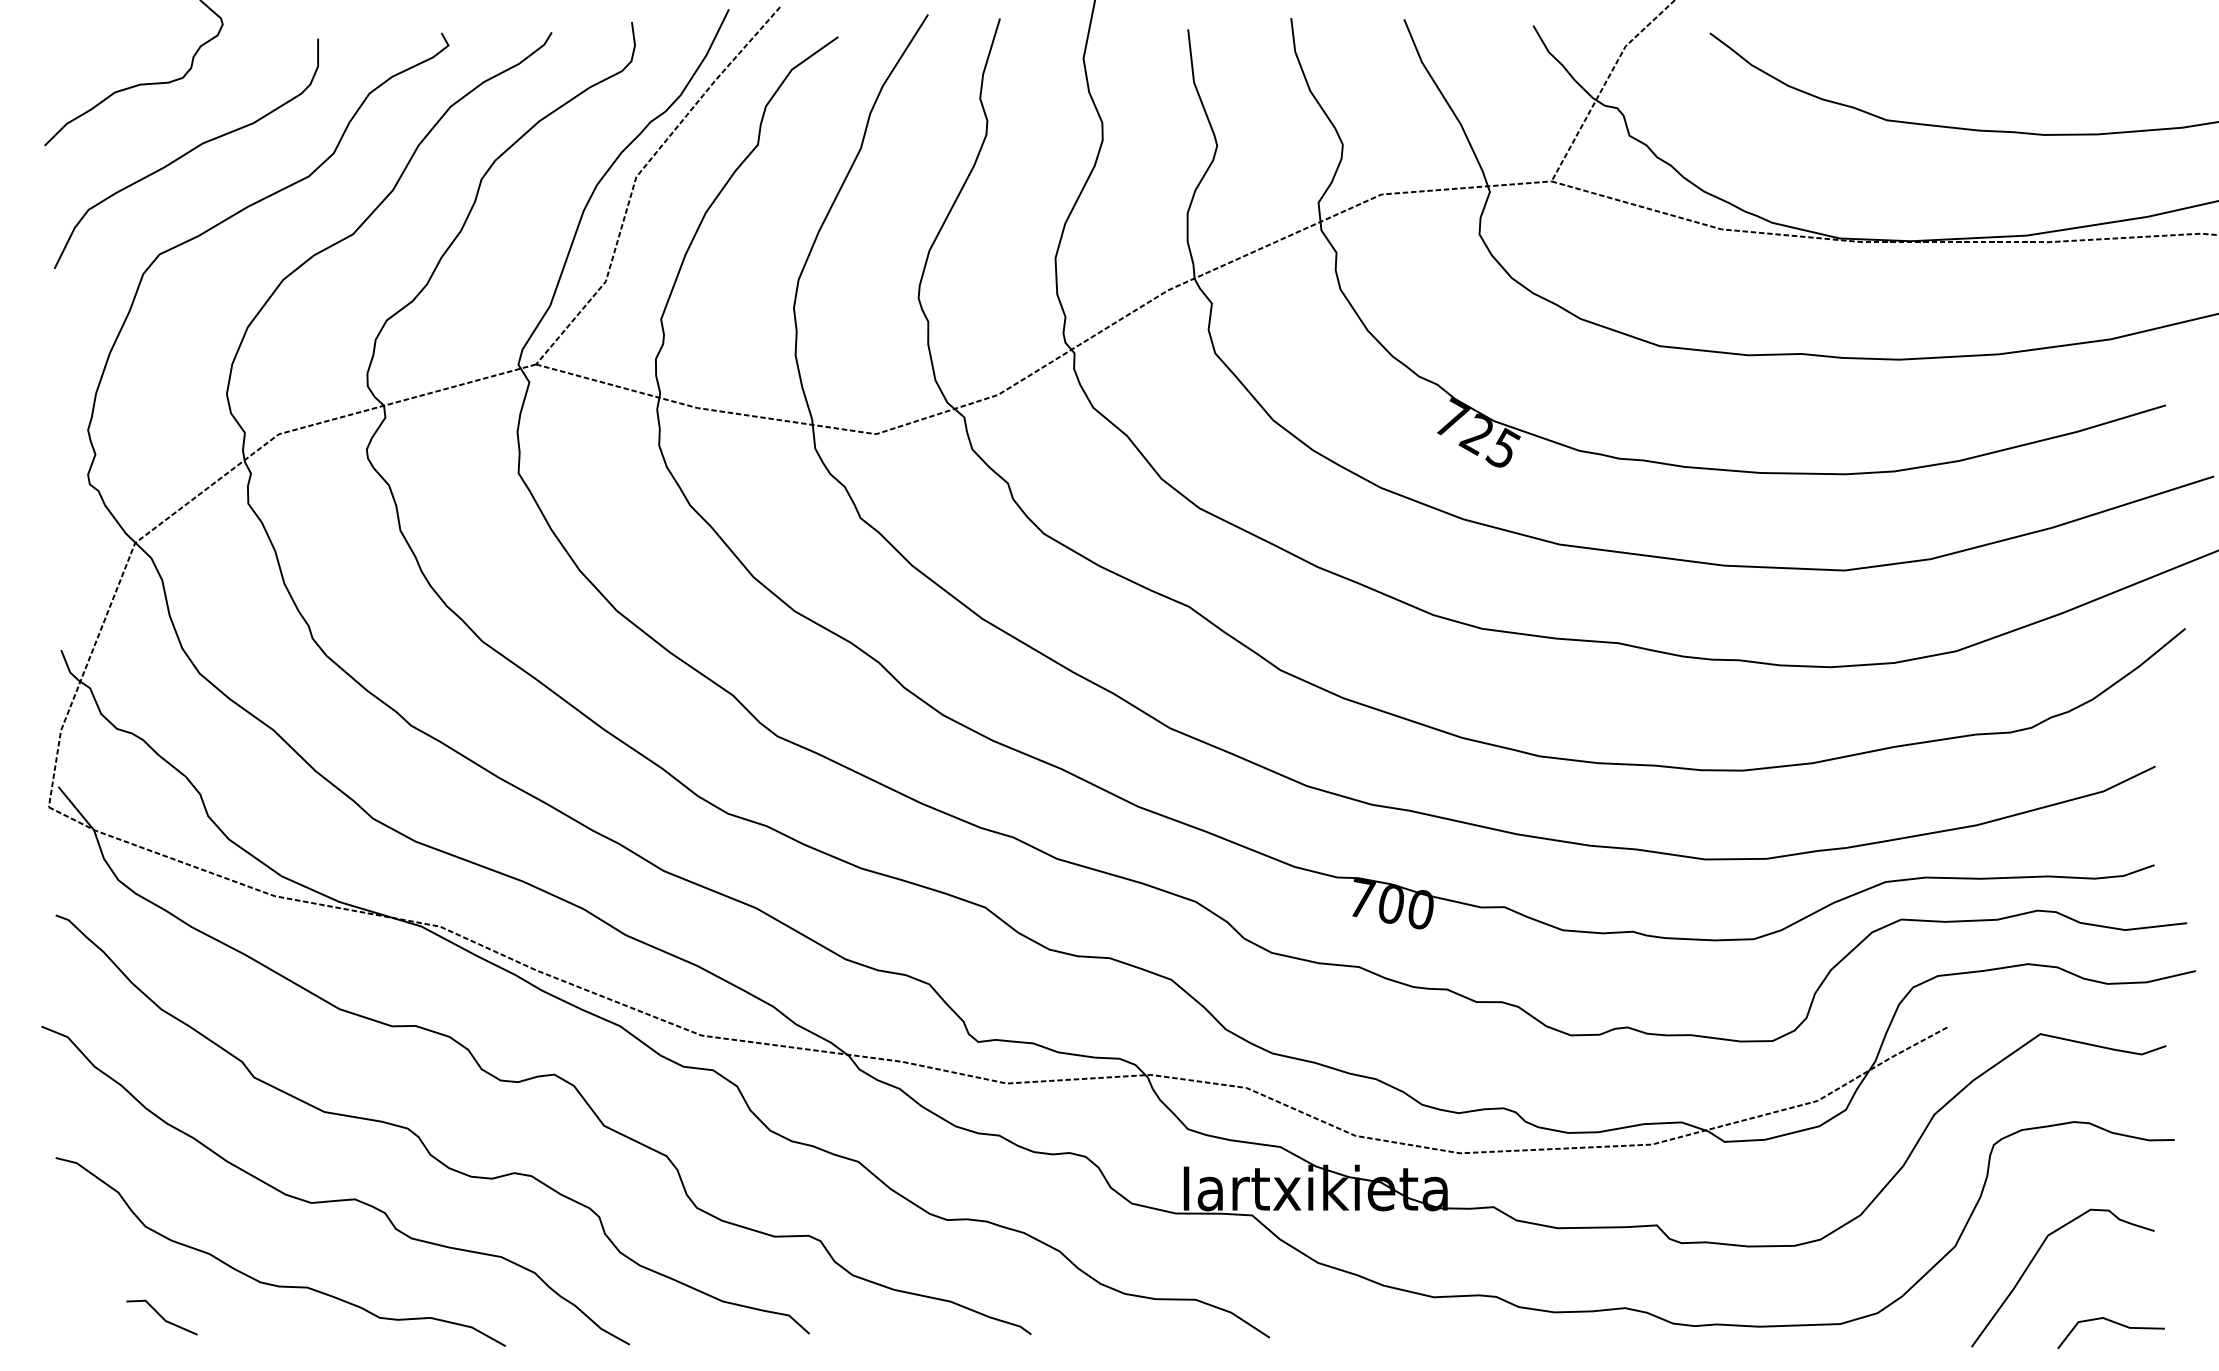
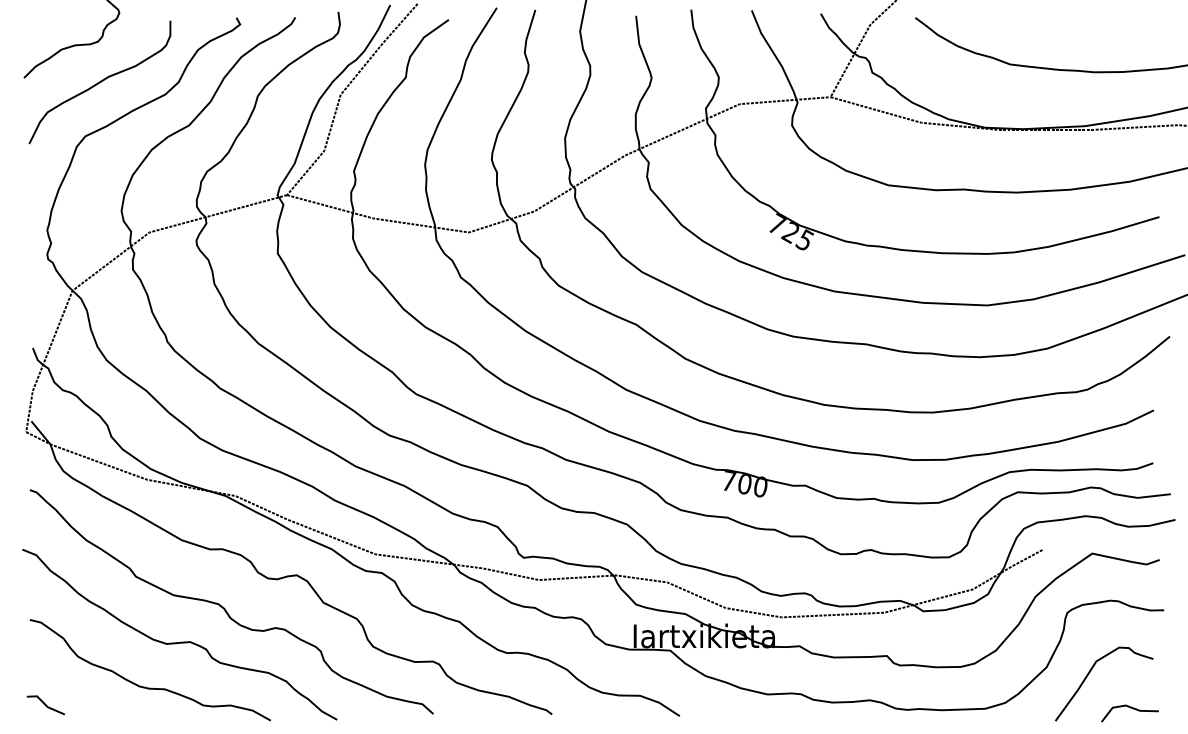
part: (161, 1317) -> (45, 705), moved

